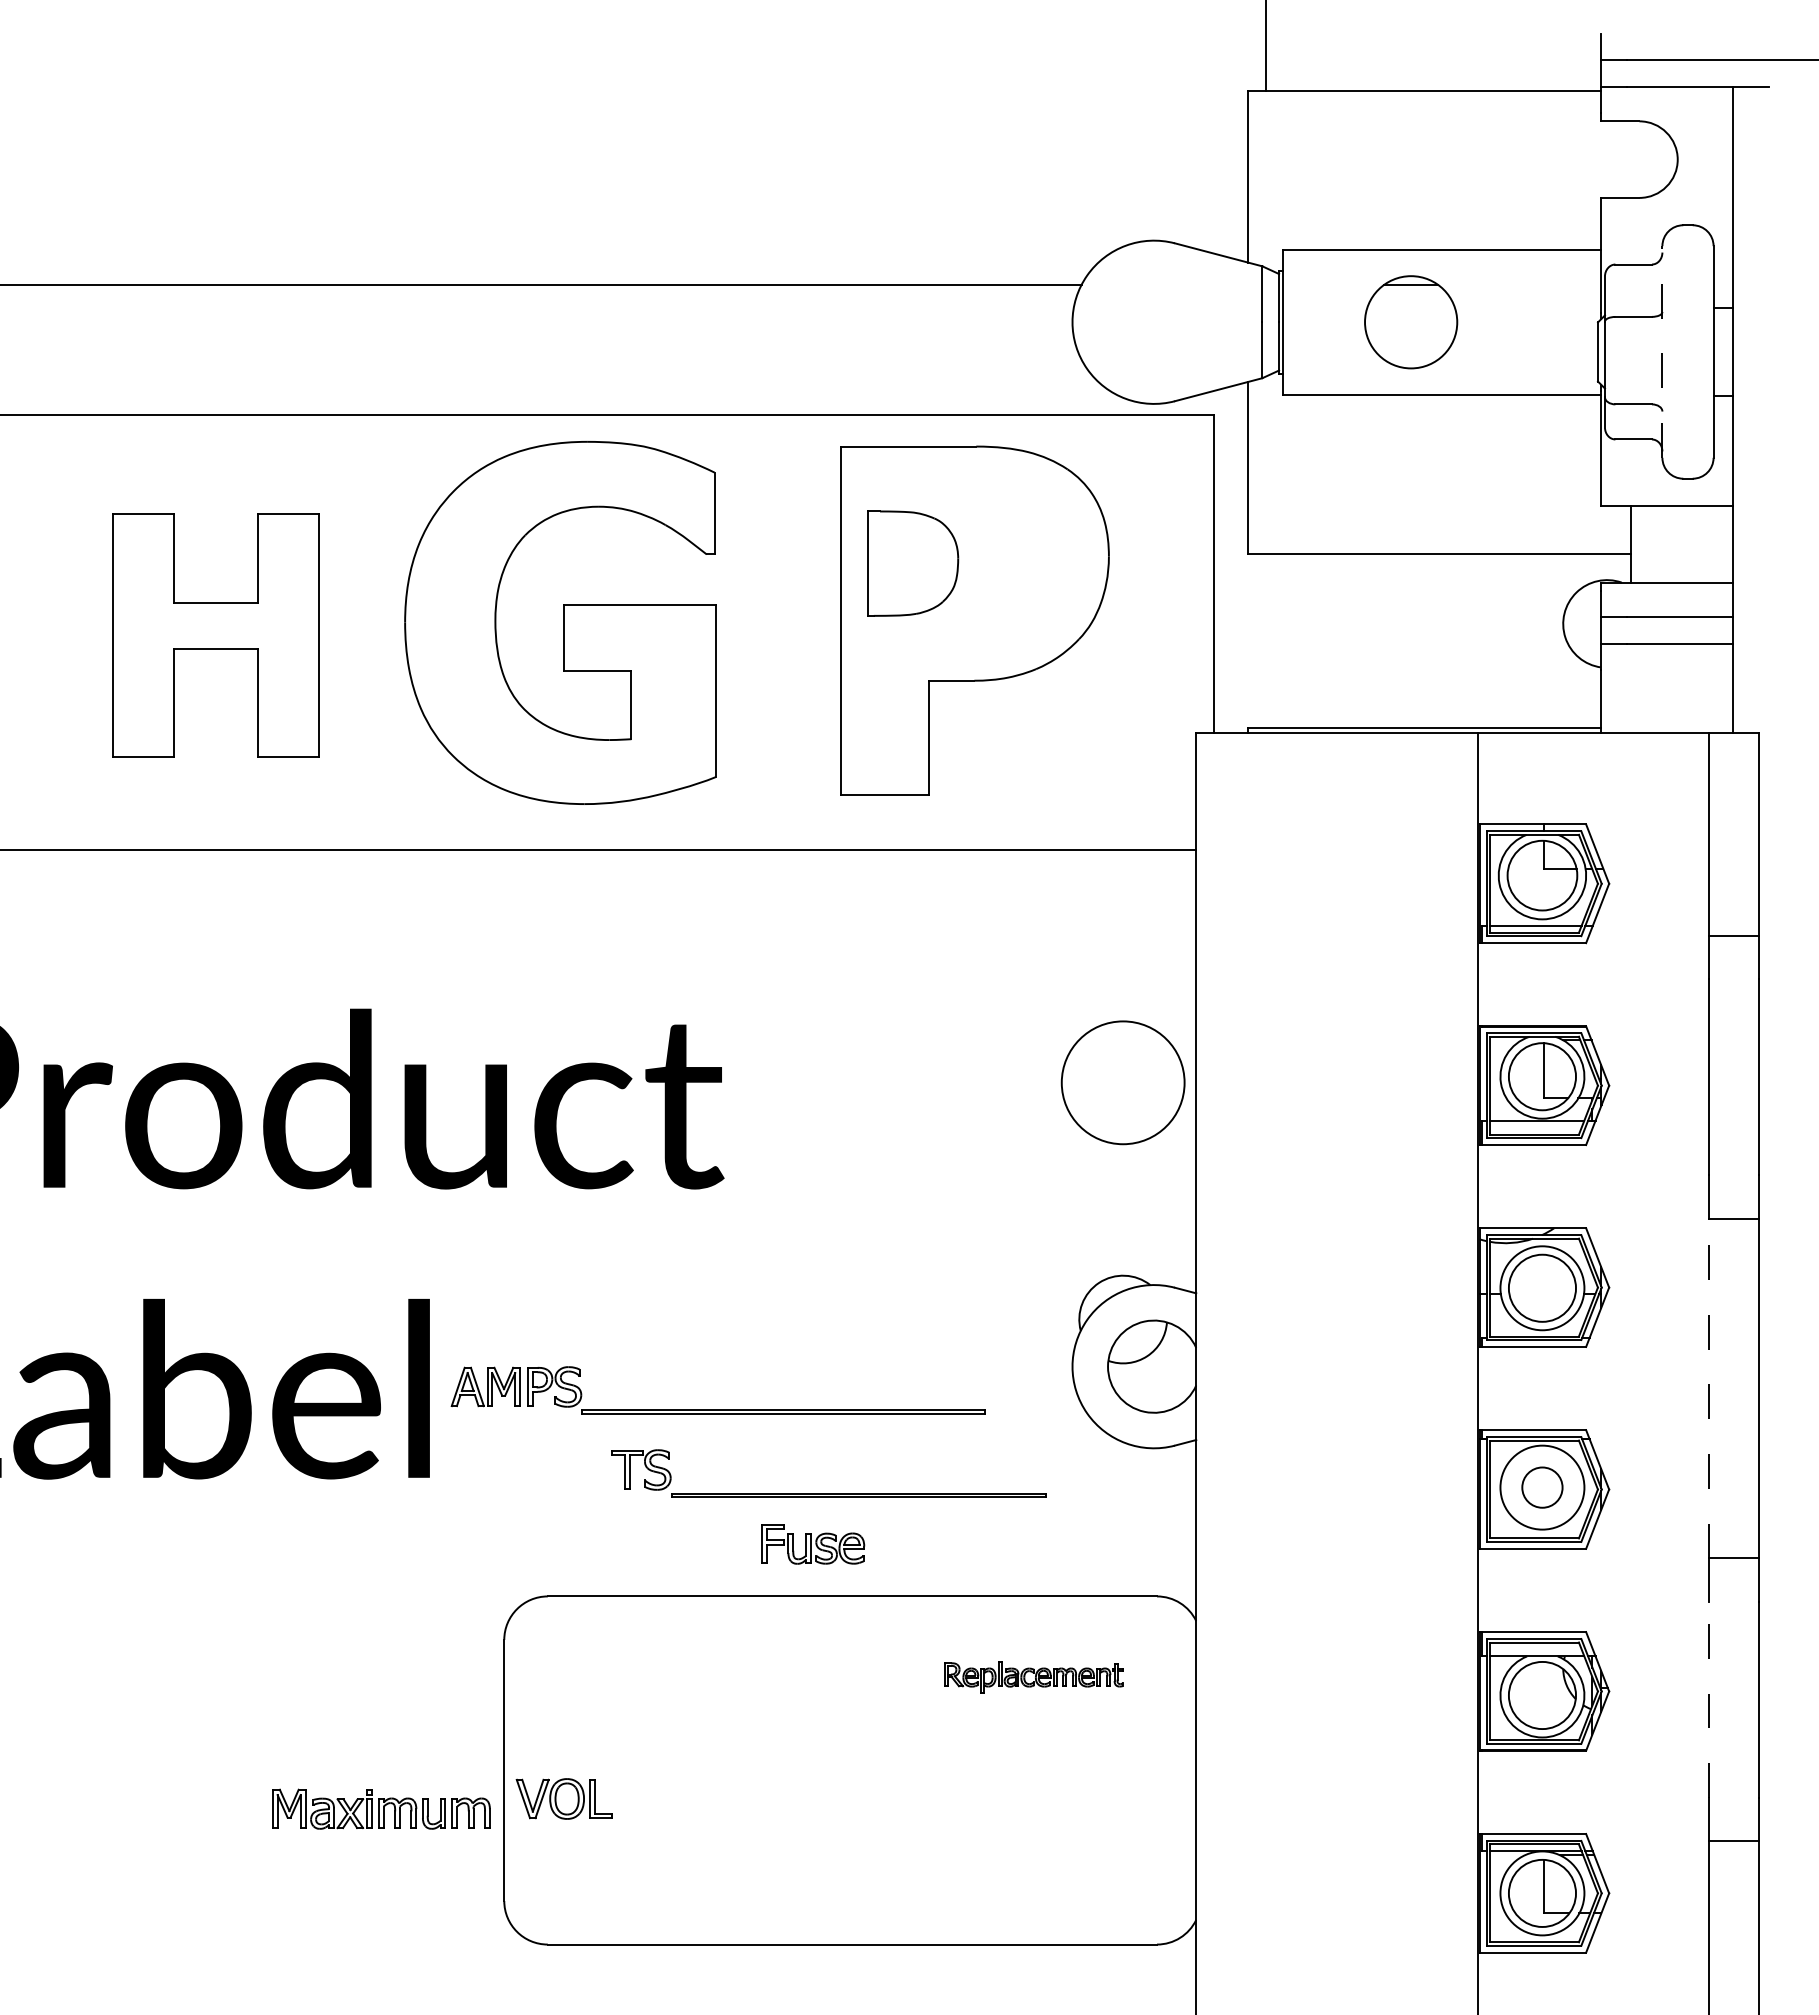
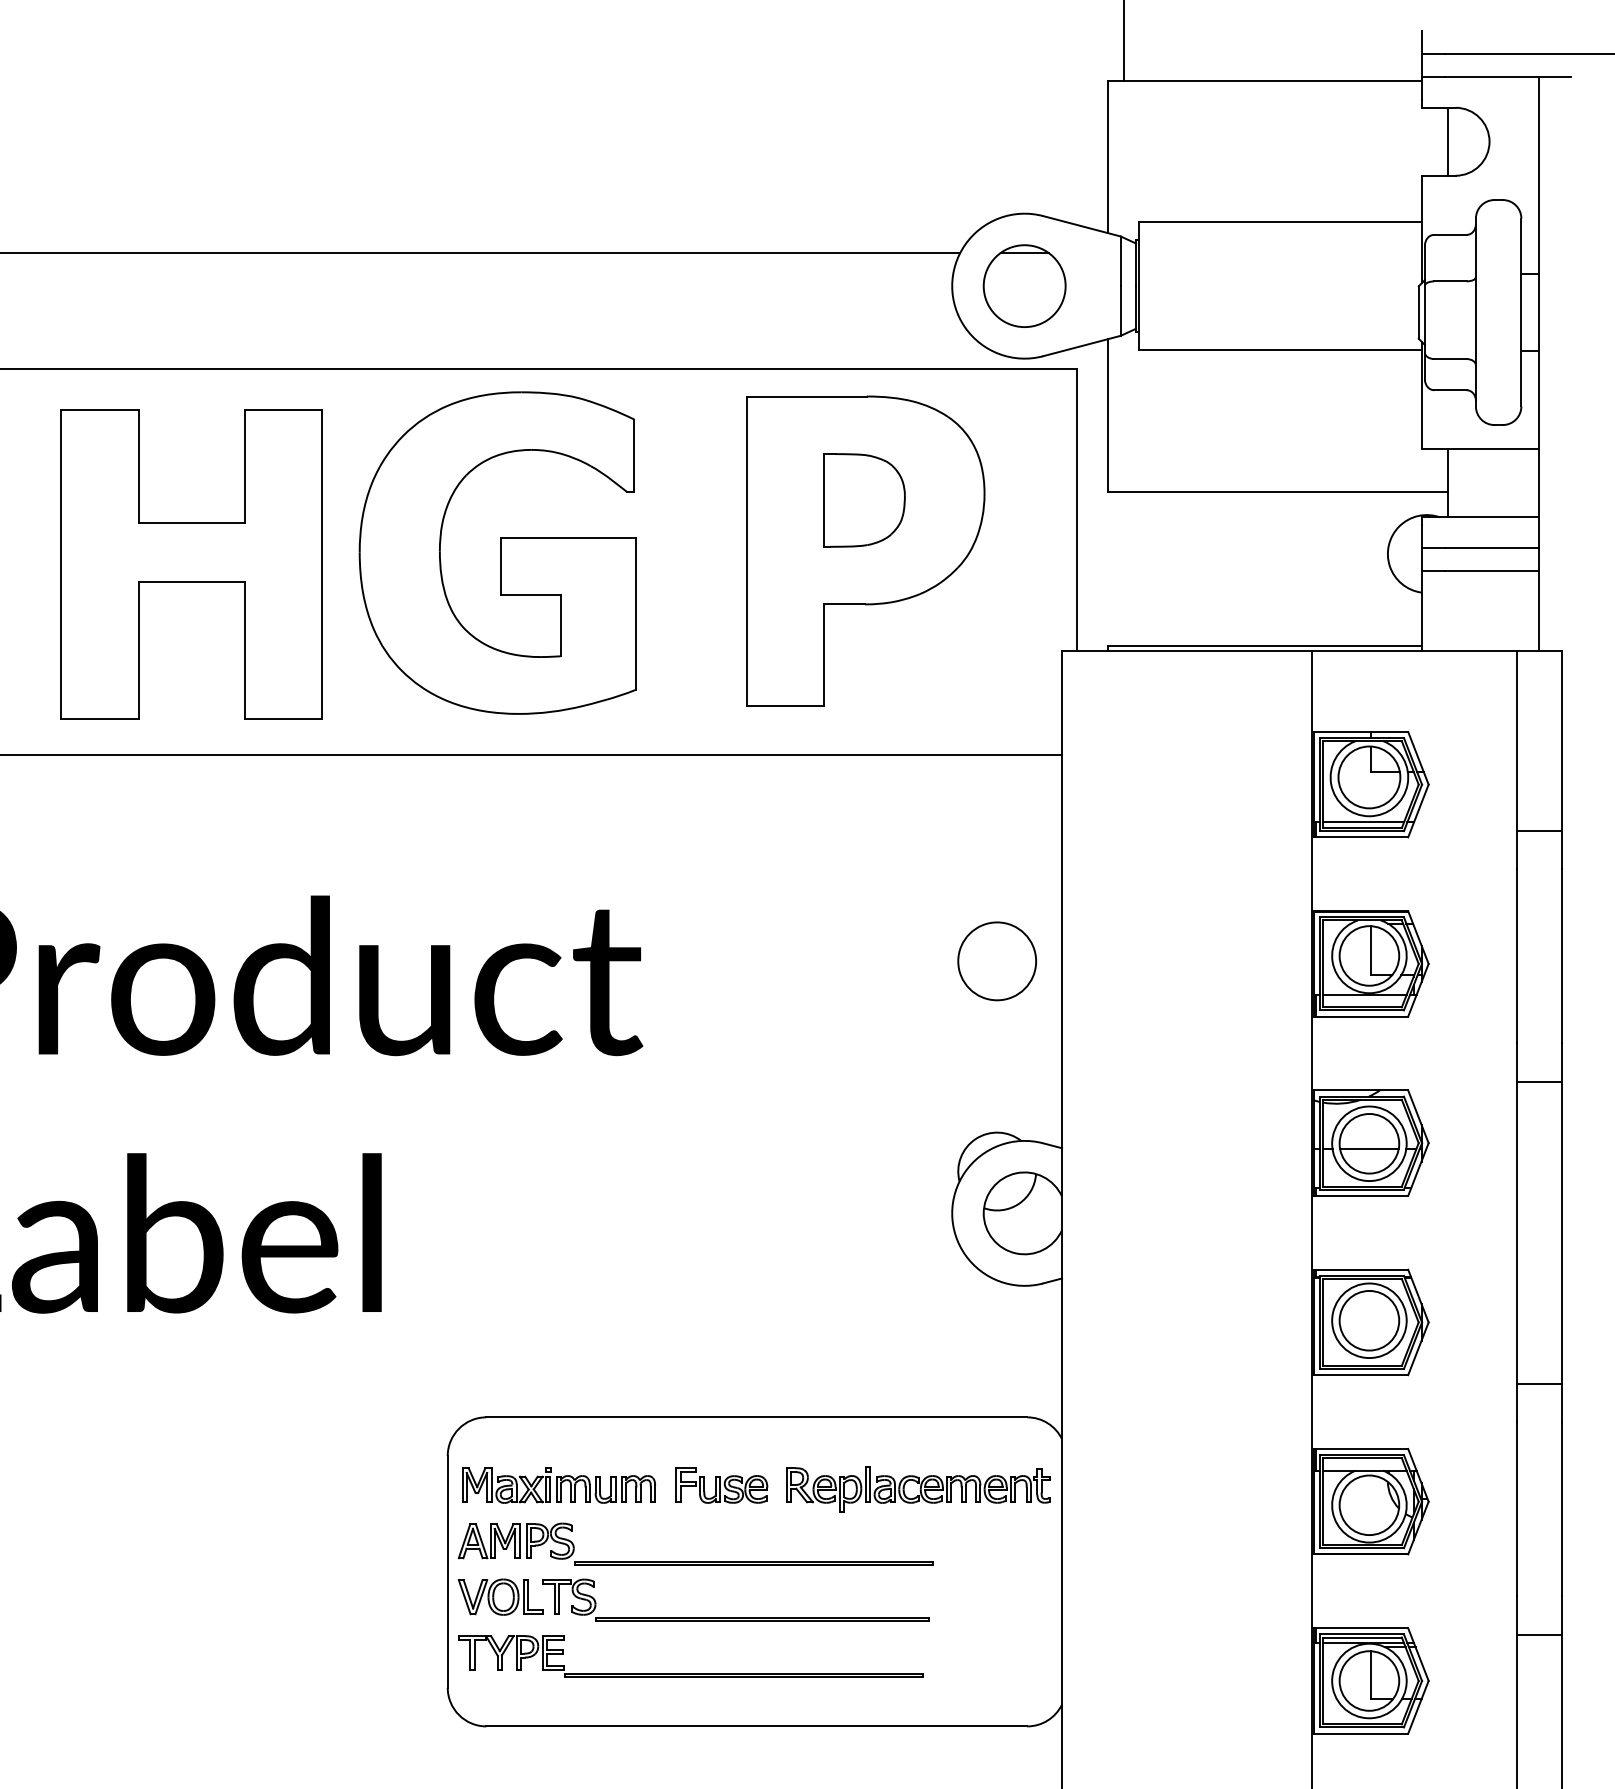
line: (1631, 159) -> (1448, 141), added
part: (1411, 322) -> (1025, 286), moved
line: (1662, 351) -> (1476, 312), dashed -> solid
part: (913, 563) -> (865, 500), moved
part: (215, 635) -> (191, 564), size x1.43
circle: (1123, 1082) -> (997, 961), size x0.71
line: (1542, 1294) -> (1369, 1149), added
line: (1708, 1388) -> (1516, 1232), dashed -> solid
part: (717, 1409) -> (694, 1561), moved
circle: (1542, 1487) -> (1369, 1320), size x1.67
part: (828, 1493) -> (735, 1618), moved
part: (813, 1544) -> (722, 1485), moved
part: (1033, 1677) -> (917, 1489), size x1.67
line: (1708, 1699) -> (1516, 1508), dashed -> solid
part: (381, 1808) -> (558, 1484), moved
part: (777, 1885) -> (690, 1673), added

